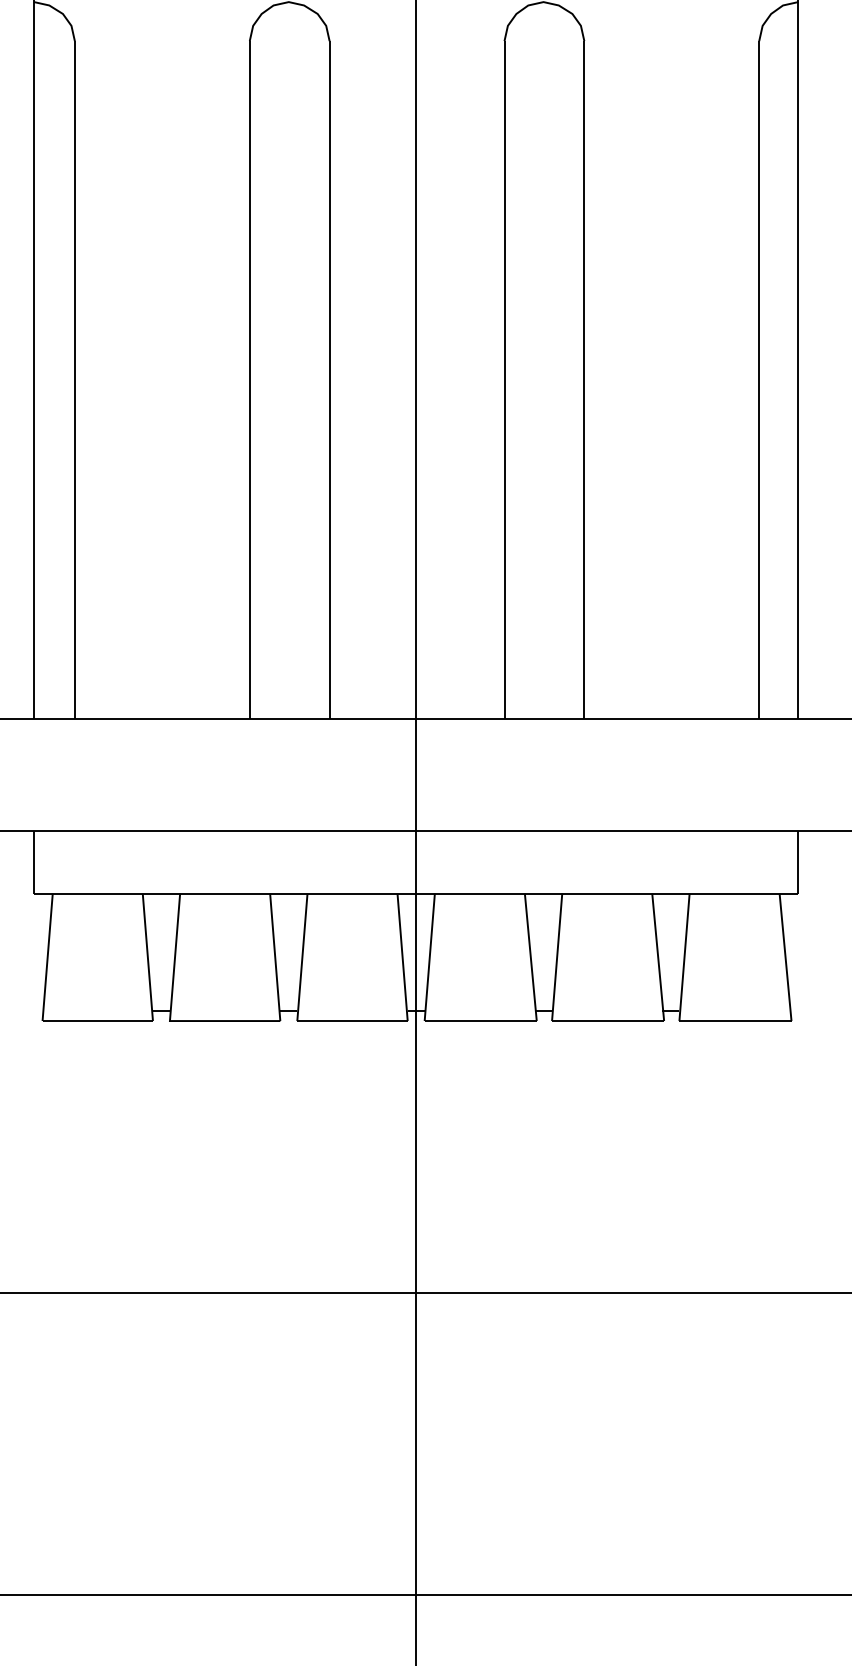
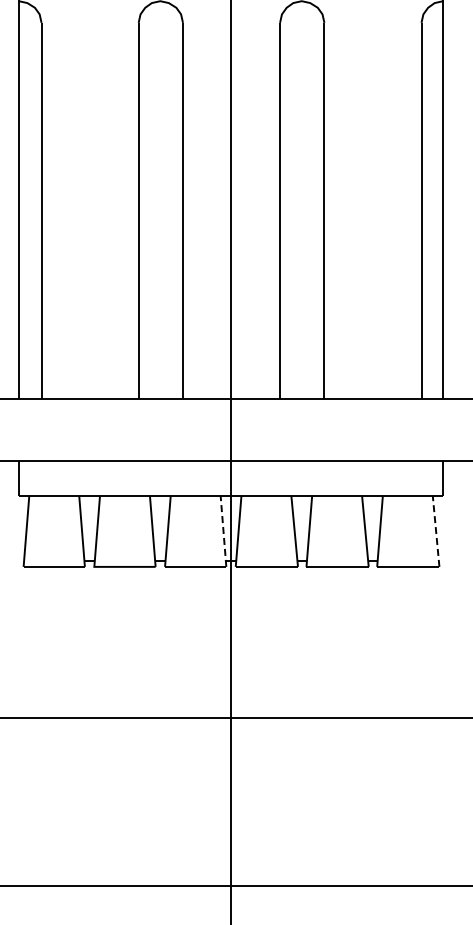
line: (402, 957) -> (223, 531), solid -> dashed
line: (786, 957) -> (436, 531), solid -> dashed

